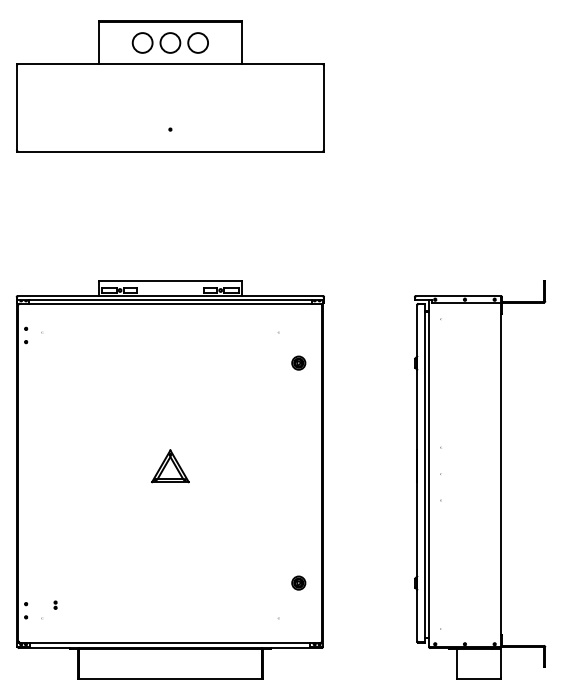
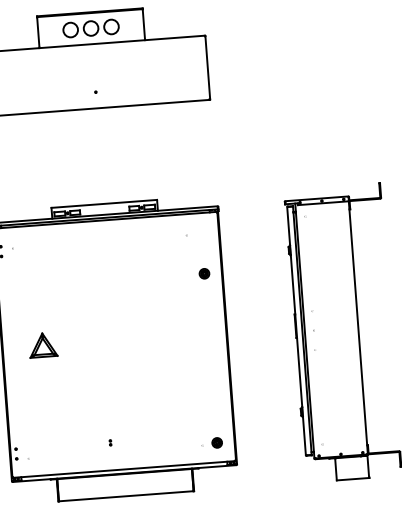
part: (298, 362) -> (204, 273), moved
part: (170, 466) -> (43, 345), moved
part: (298, 582) -> (216, 442), moved
part: (55, 604) -> (110, 442), moved

